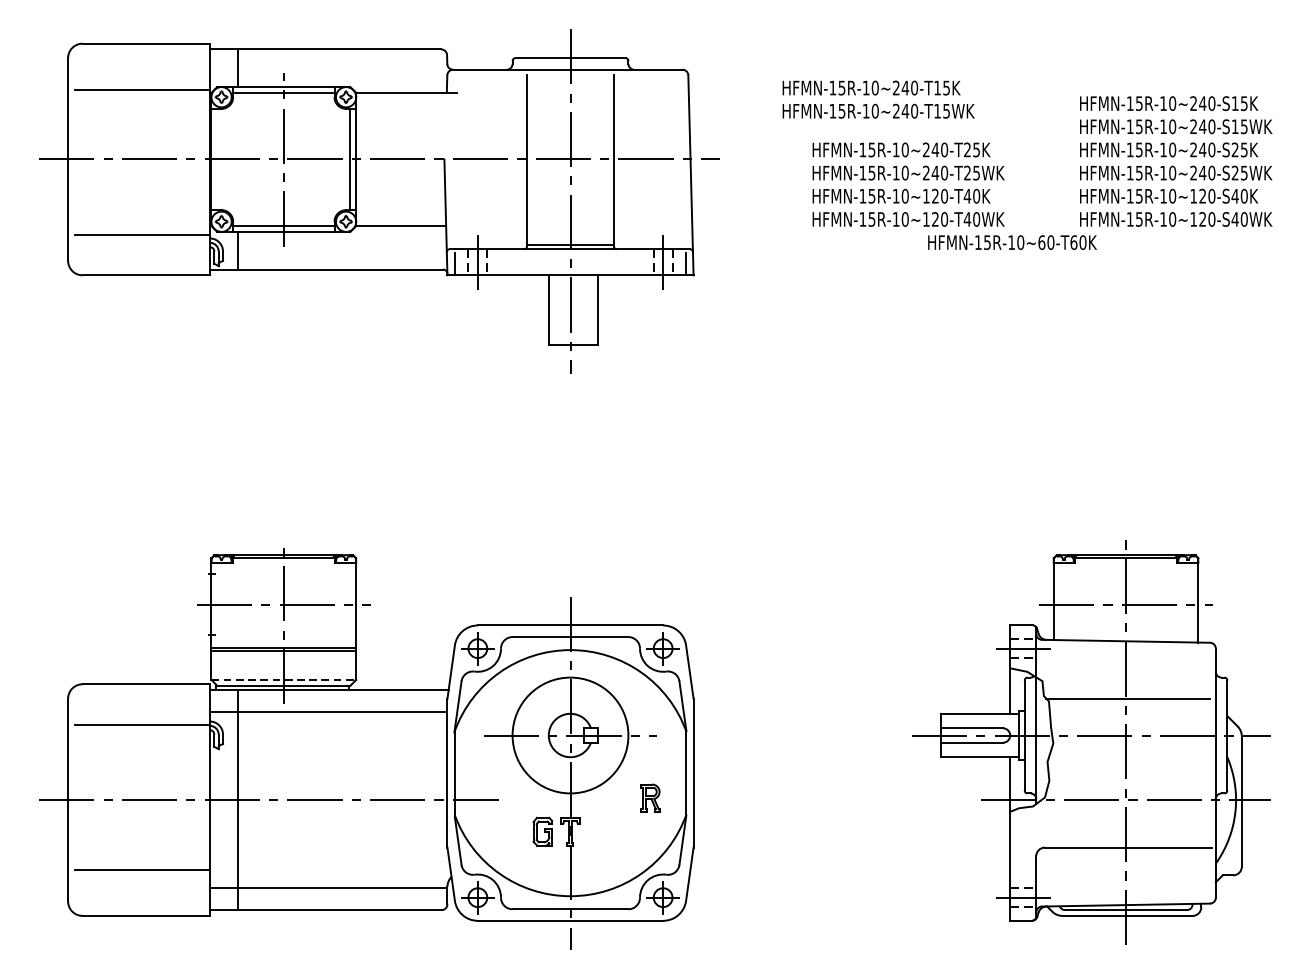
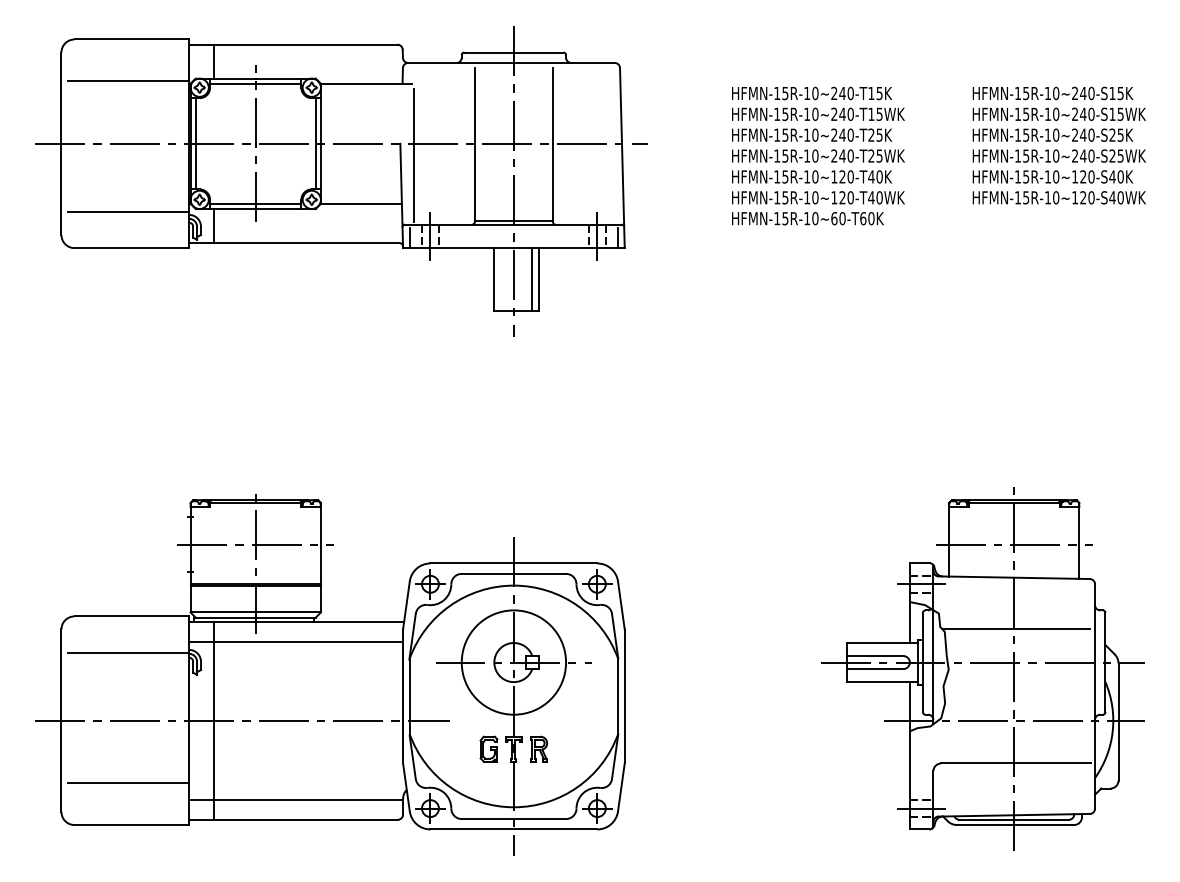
text: (878, 99) -> (818, 103), moved
line: (216, 159) -> (195, 143), added
line: (460, 172) -> (414, 155), added
text: (1011, 242) -> (807, 218), moved
line: (591, 310) -> (532, 279), added
line: (284, 679) -> (256, 612), dashed -> solid
part: (651, 797) -> (539, 748), moved

